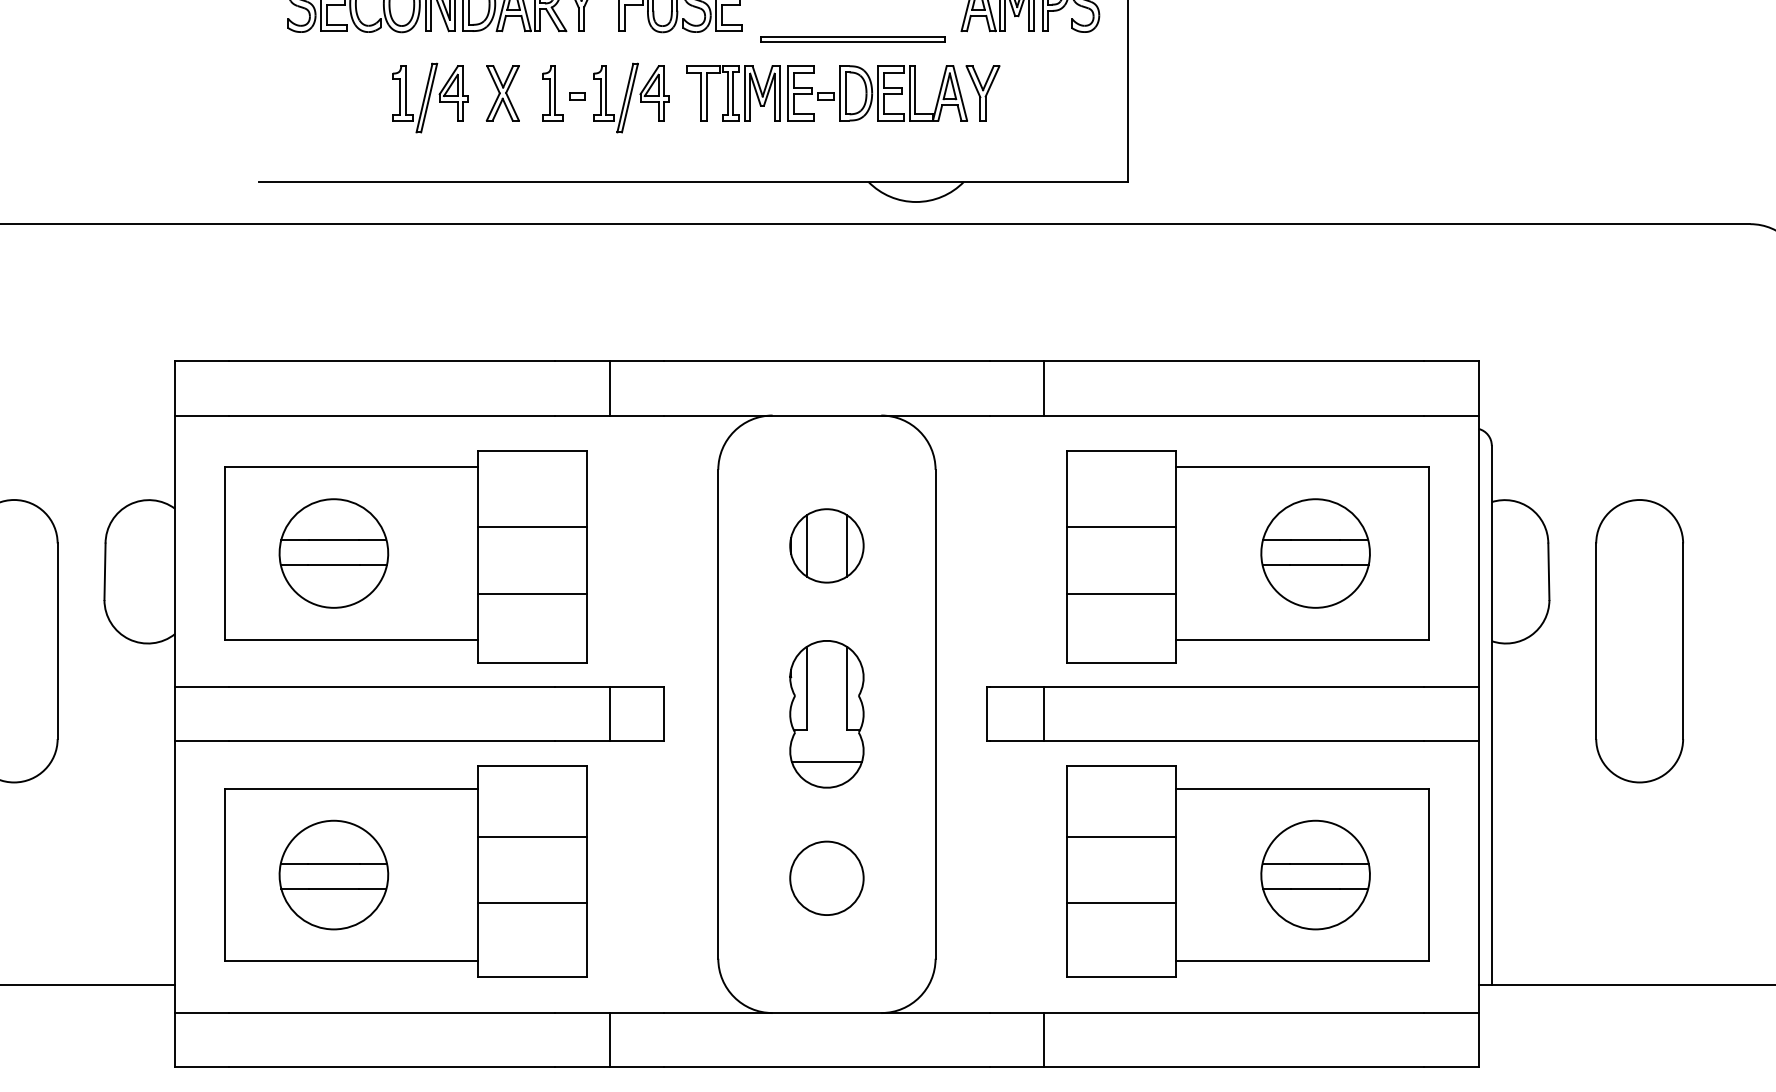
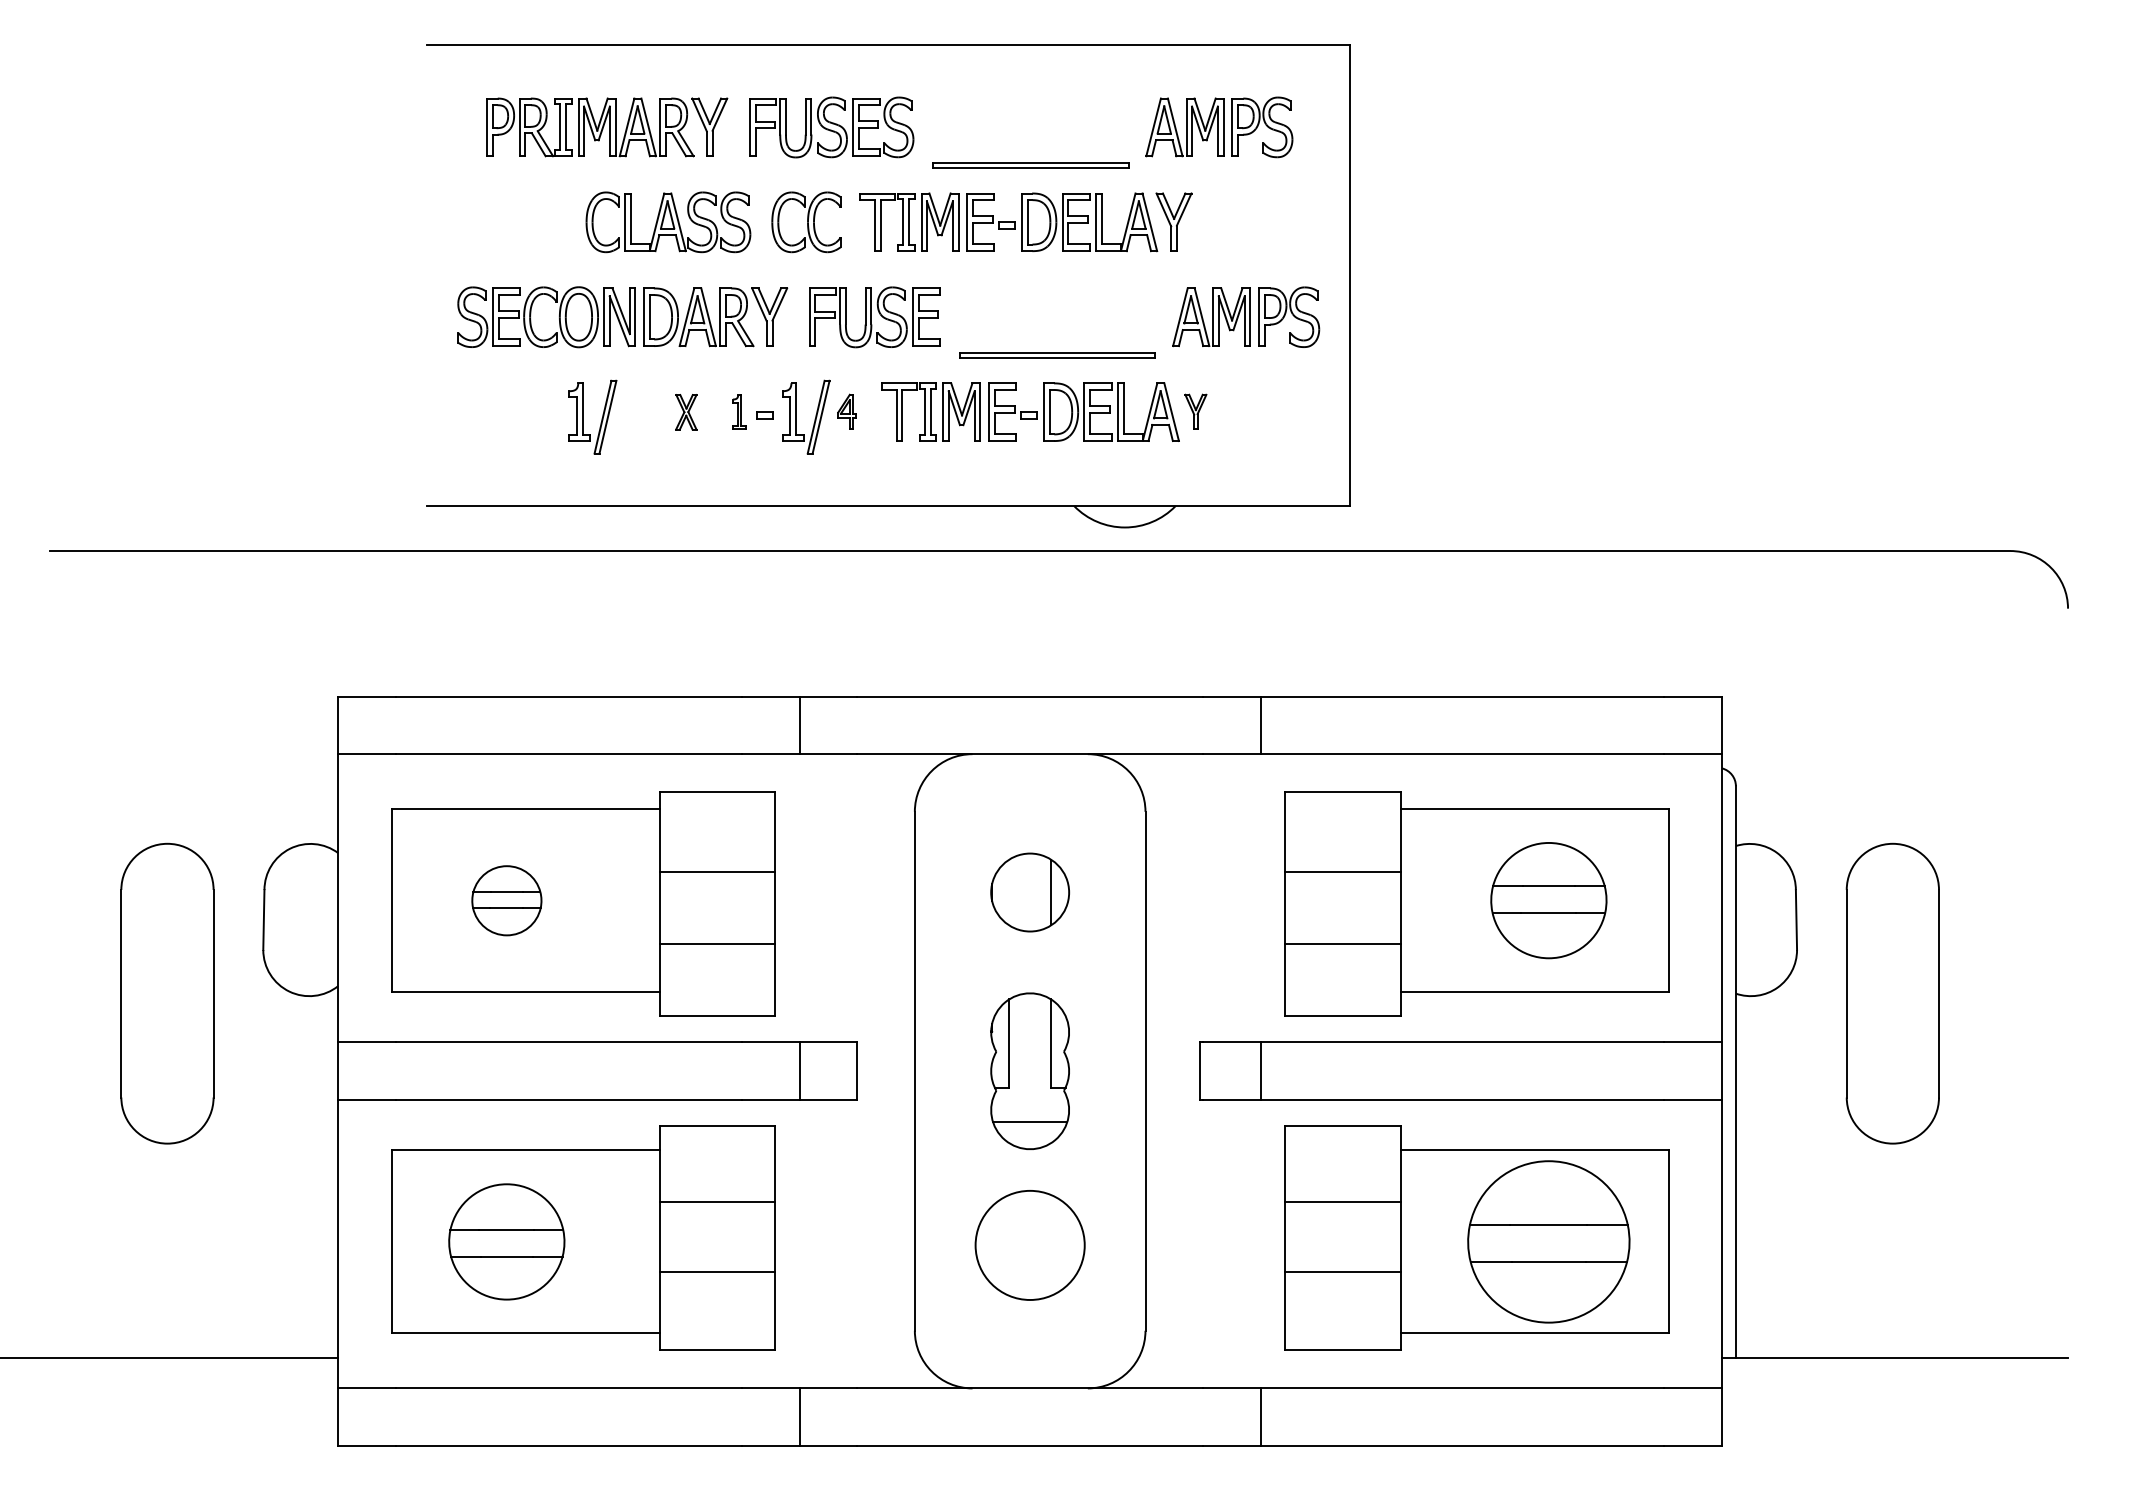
part: (453, 92) -> (633, 411), removed
part: (553, 92) -> (739, 411), size x0.6
part: (653, 92) -> (846, 411), size x0.6
part: (982, 92) -> (1195, 411), size x0.6
part: (503, 93) -> (686, 412), size x0.6
line: (807, 545) -> (1009, 892), removed
part: (333, 553) -> (506, 900), size x0.6
part: (1315, 874) -> (1548, 1241), size x1.4
circle: (827, 878) -> (1030, 1245), size x1.4

